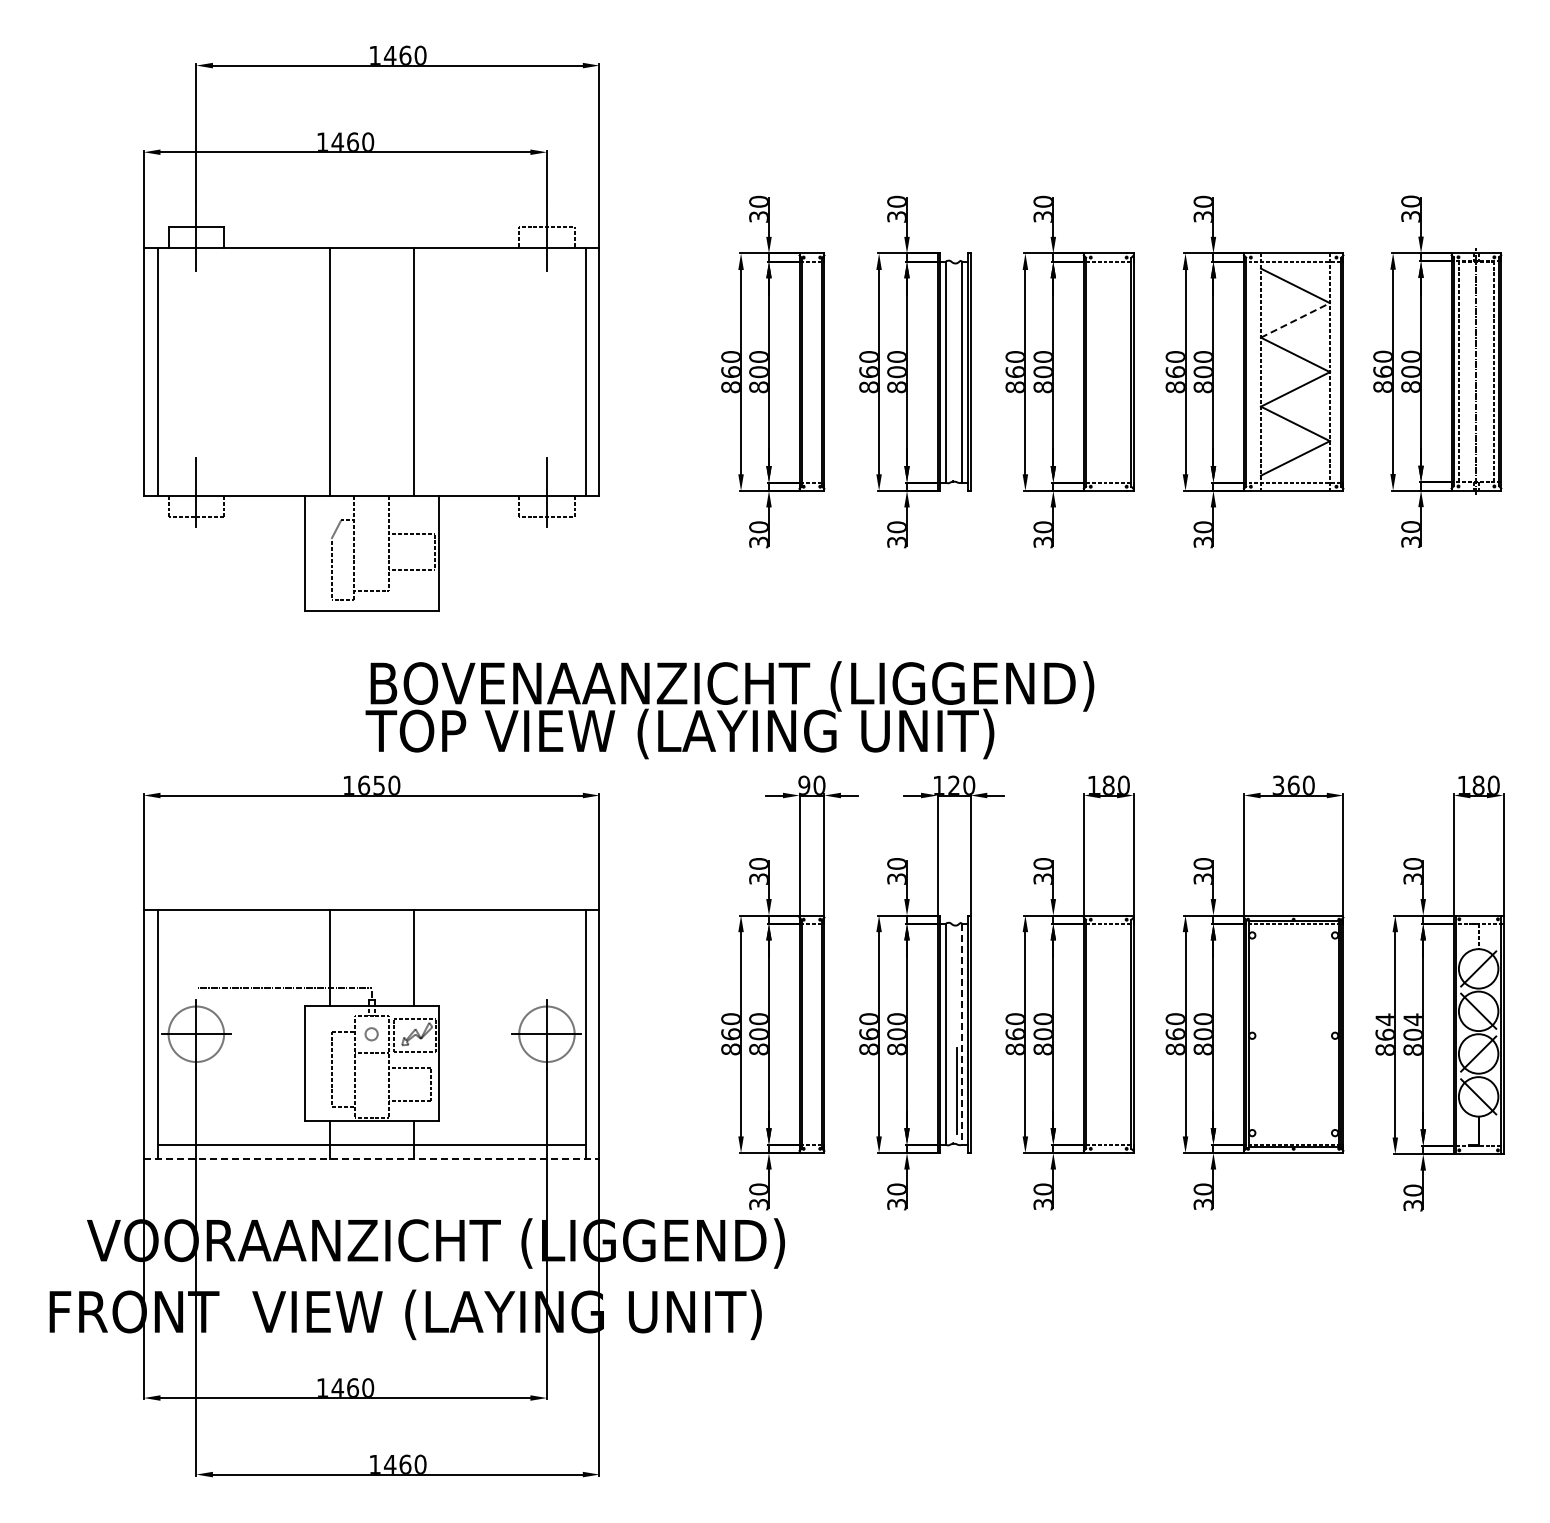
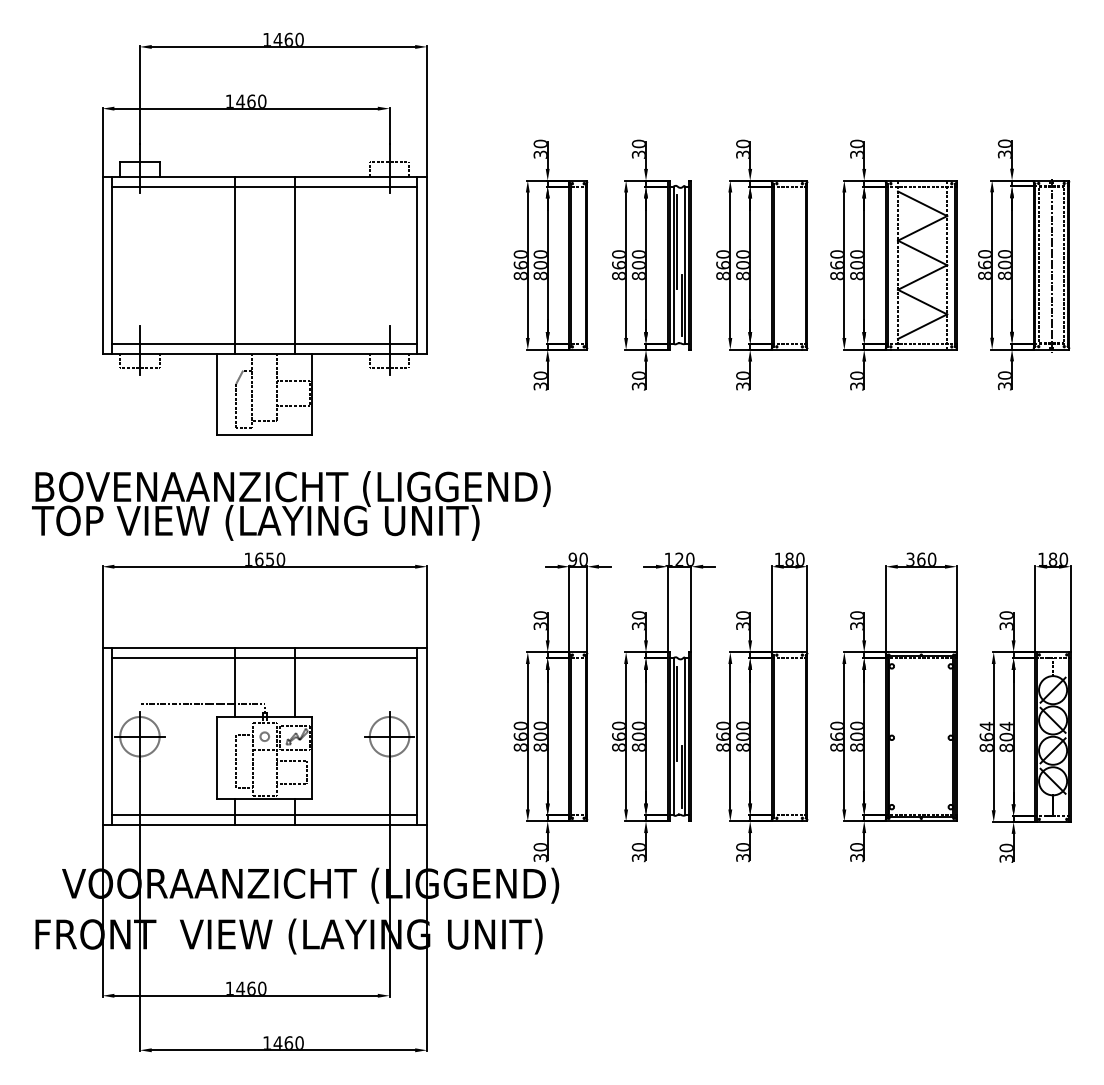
line: (371, 261) -> (264, 186), added
line: (1295, 320) -> (922, 228), dashed -> solid
line: (950, 339) -> (676, 241), added
line: (957, 428) -> (681, 305), added
line: (371, 482) -> (264, 343), added
text: (729, 710) -> (291, 506), moved
line: (371, 923) -> (264, 657), added
line: (950, 1001) -> (676, 713), added
line: (962, 1034) -> (685, 736), dashed -> solid
line: (371, 1158) -> (264, 825), dashed -> solid

